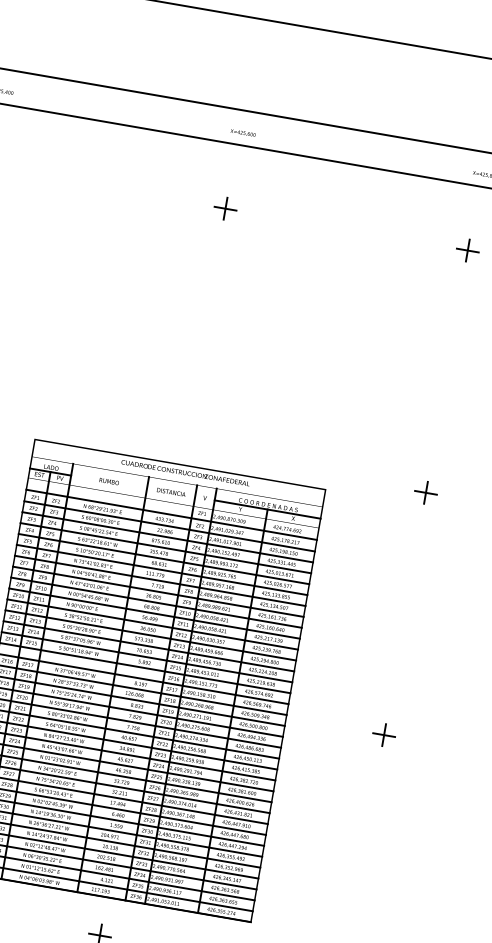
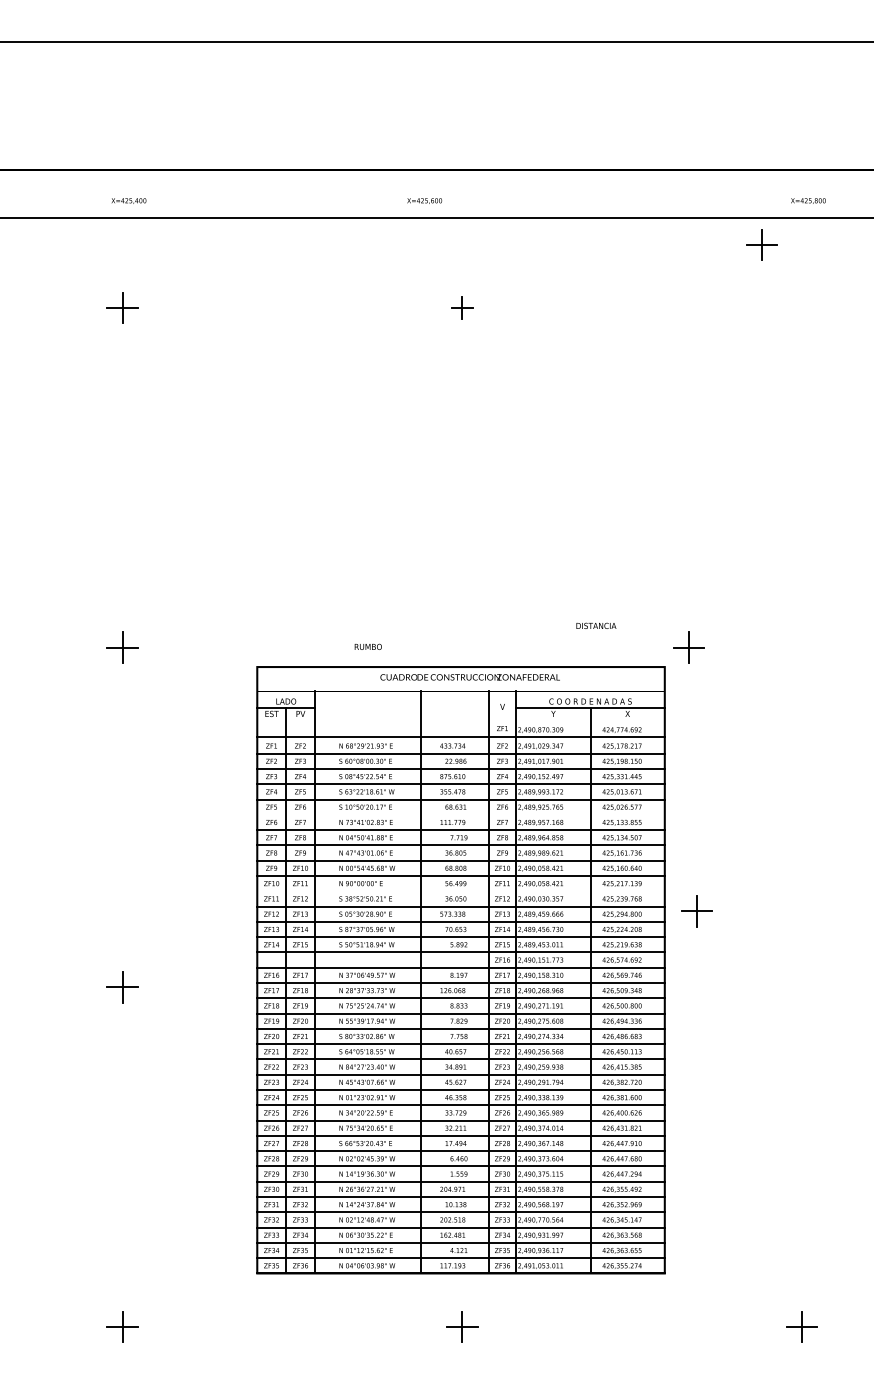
text: (243, 132) -> (424, 200), moved
part: (225, 208) -> (462, 307), size x0.7
part: (467, 250) -> (761, 244), moved
text: (108, 481) -> (367, 646), moved
text: (171, 492) -> (596, 625), moved
part: (425, 492) -> (688, 647), moved
line: (161, 569) -> (460, 814), removed
line: (152, 624) -> (460, 891), removed
part: (383, 735) -> (696, 911), moved

